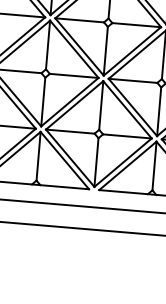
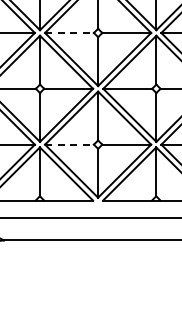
line: (80, 19) -> (70, 32), solid -> dashed
line: (71, 131) -> (70, 144), solid -> dashed

